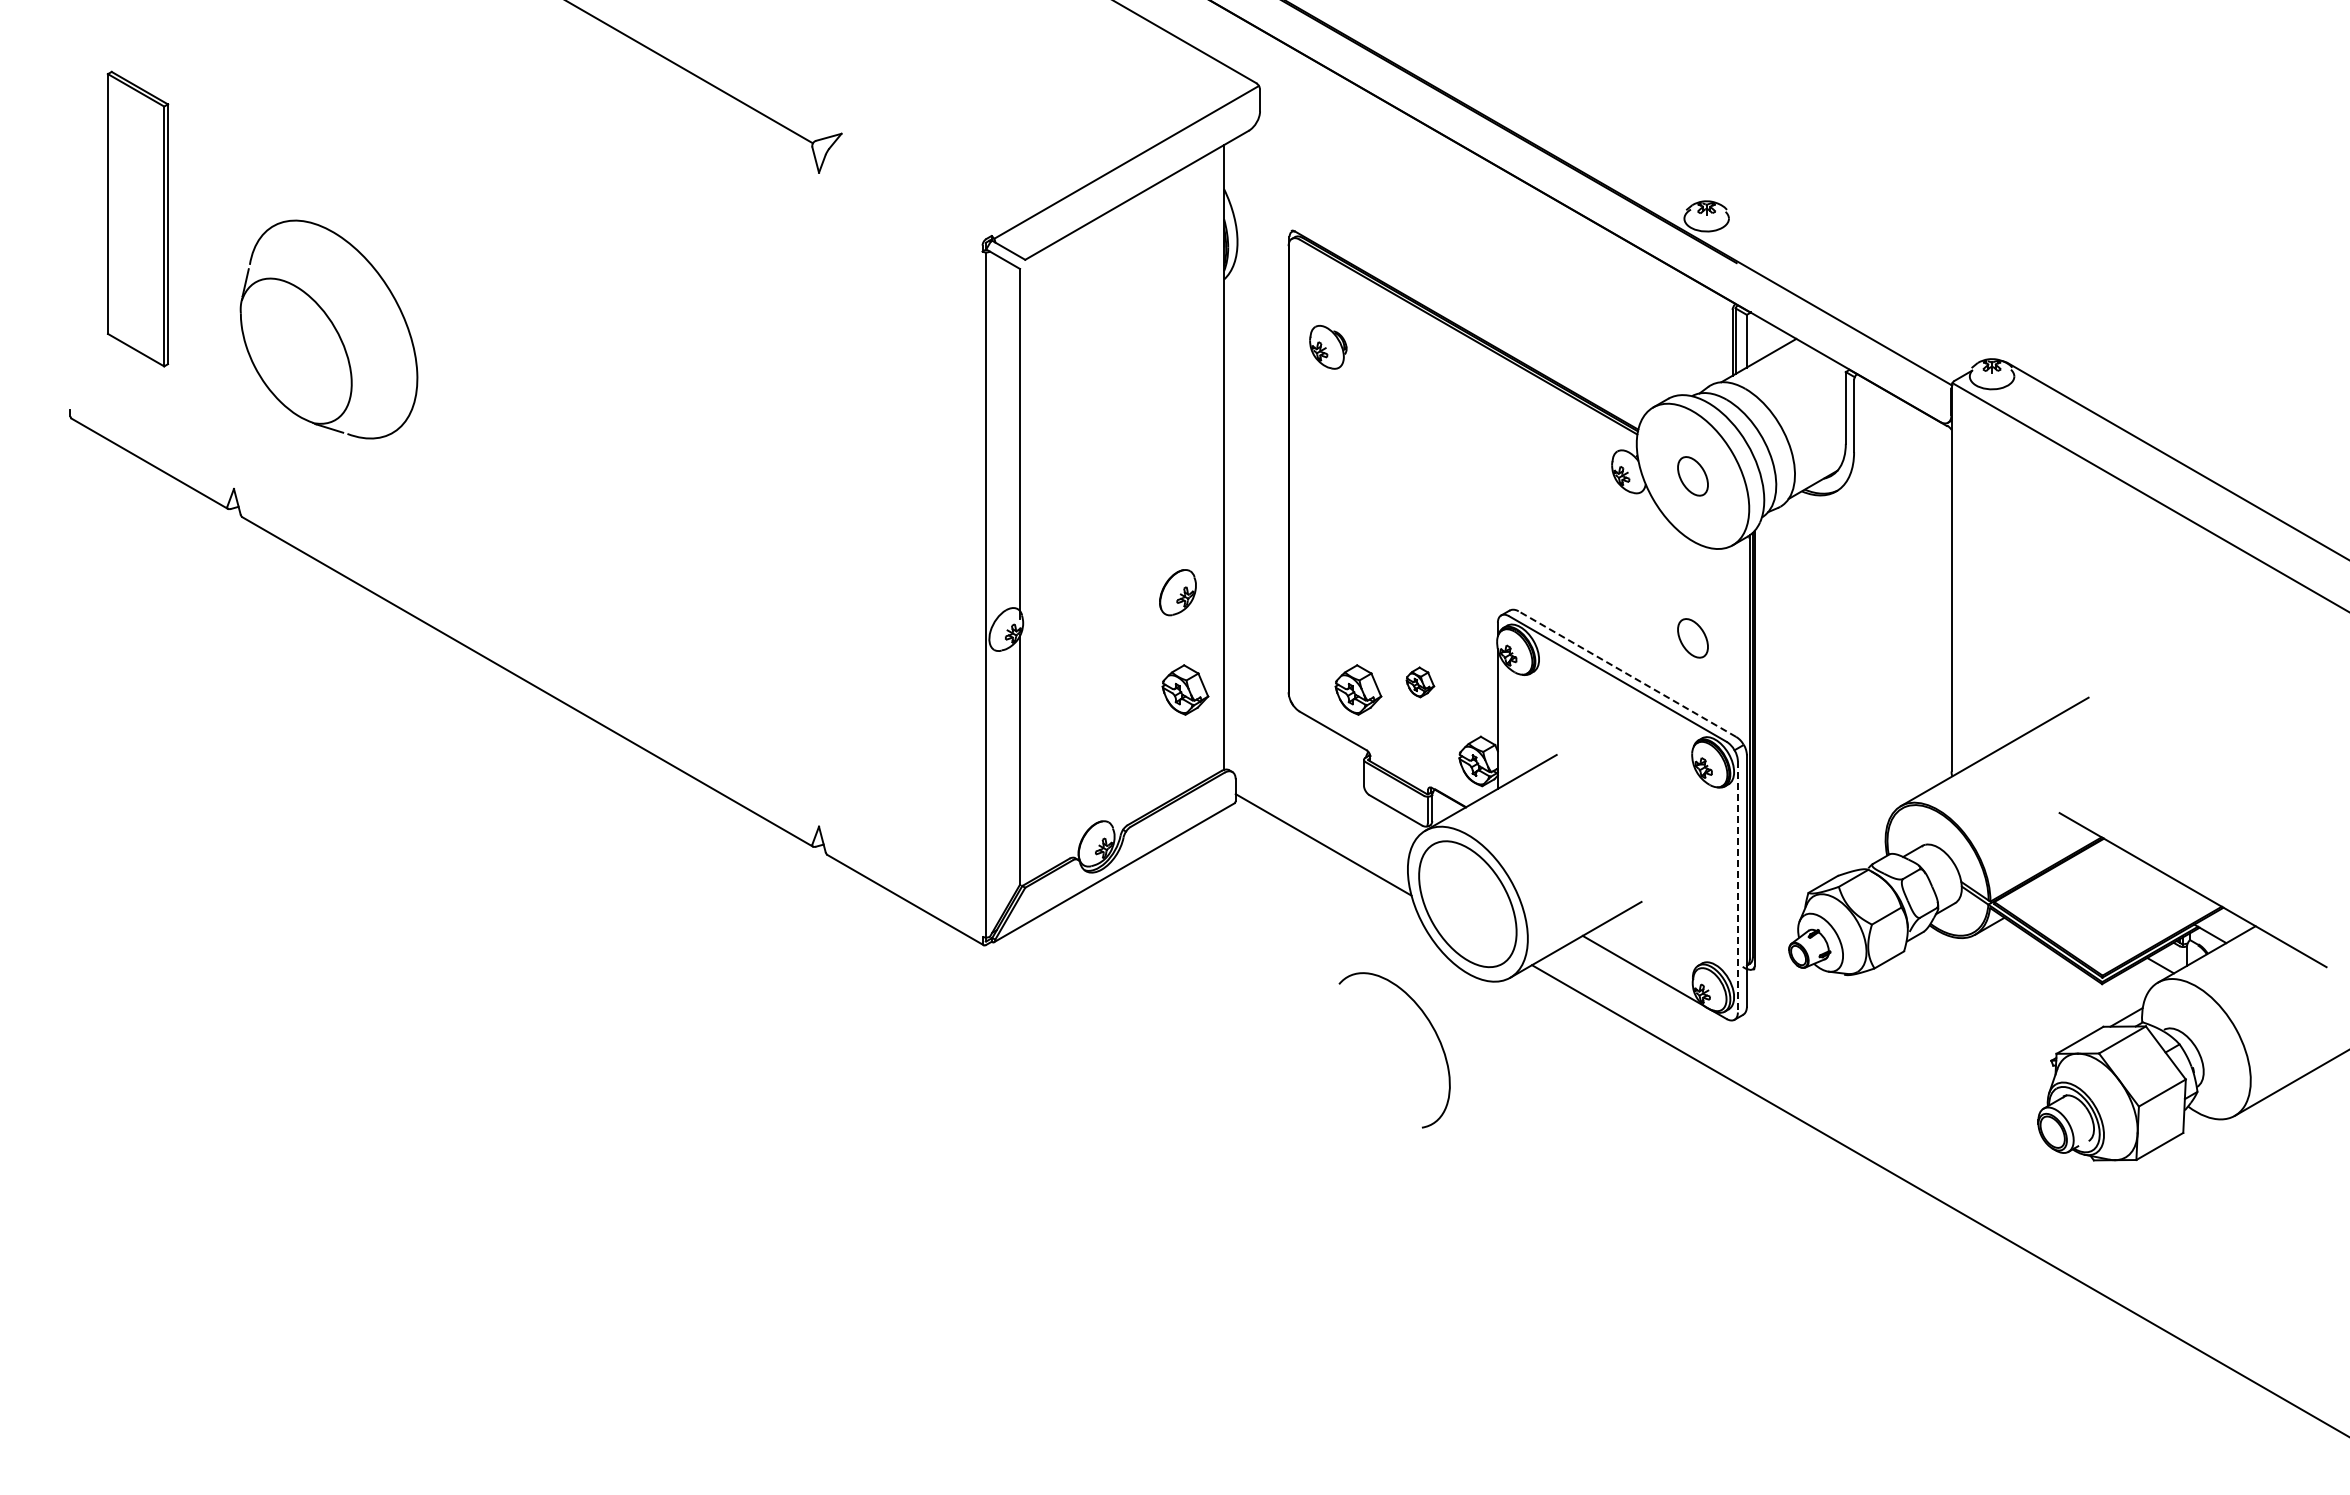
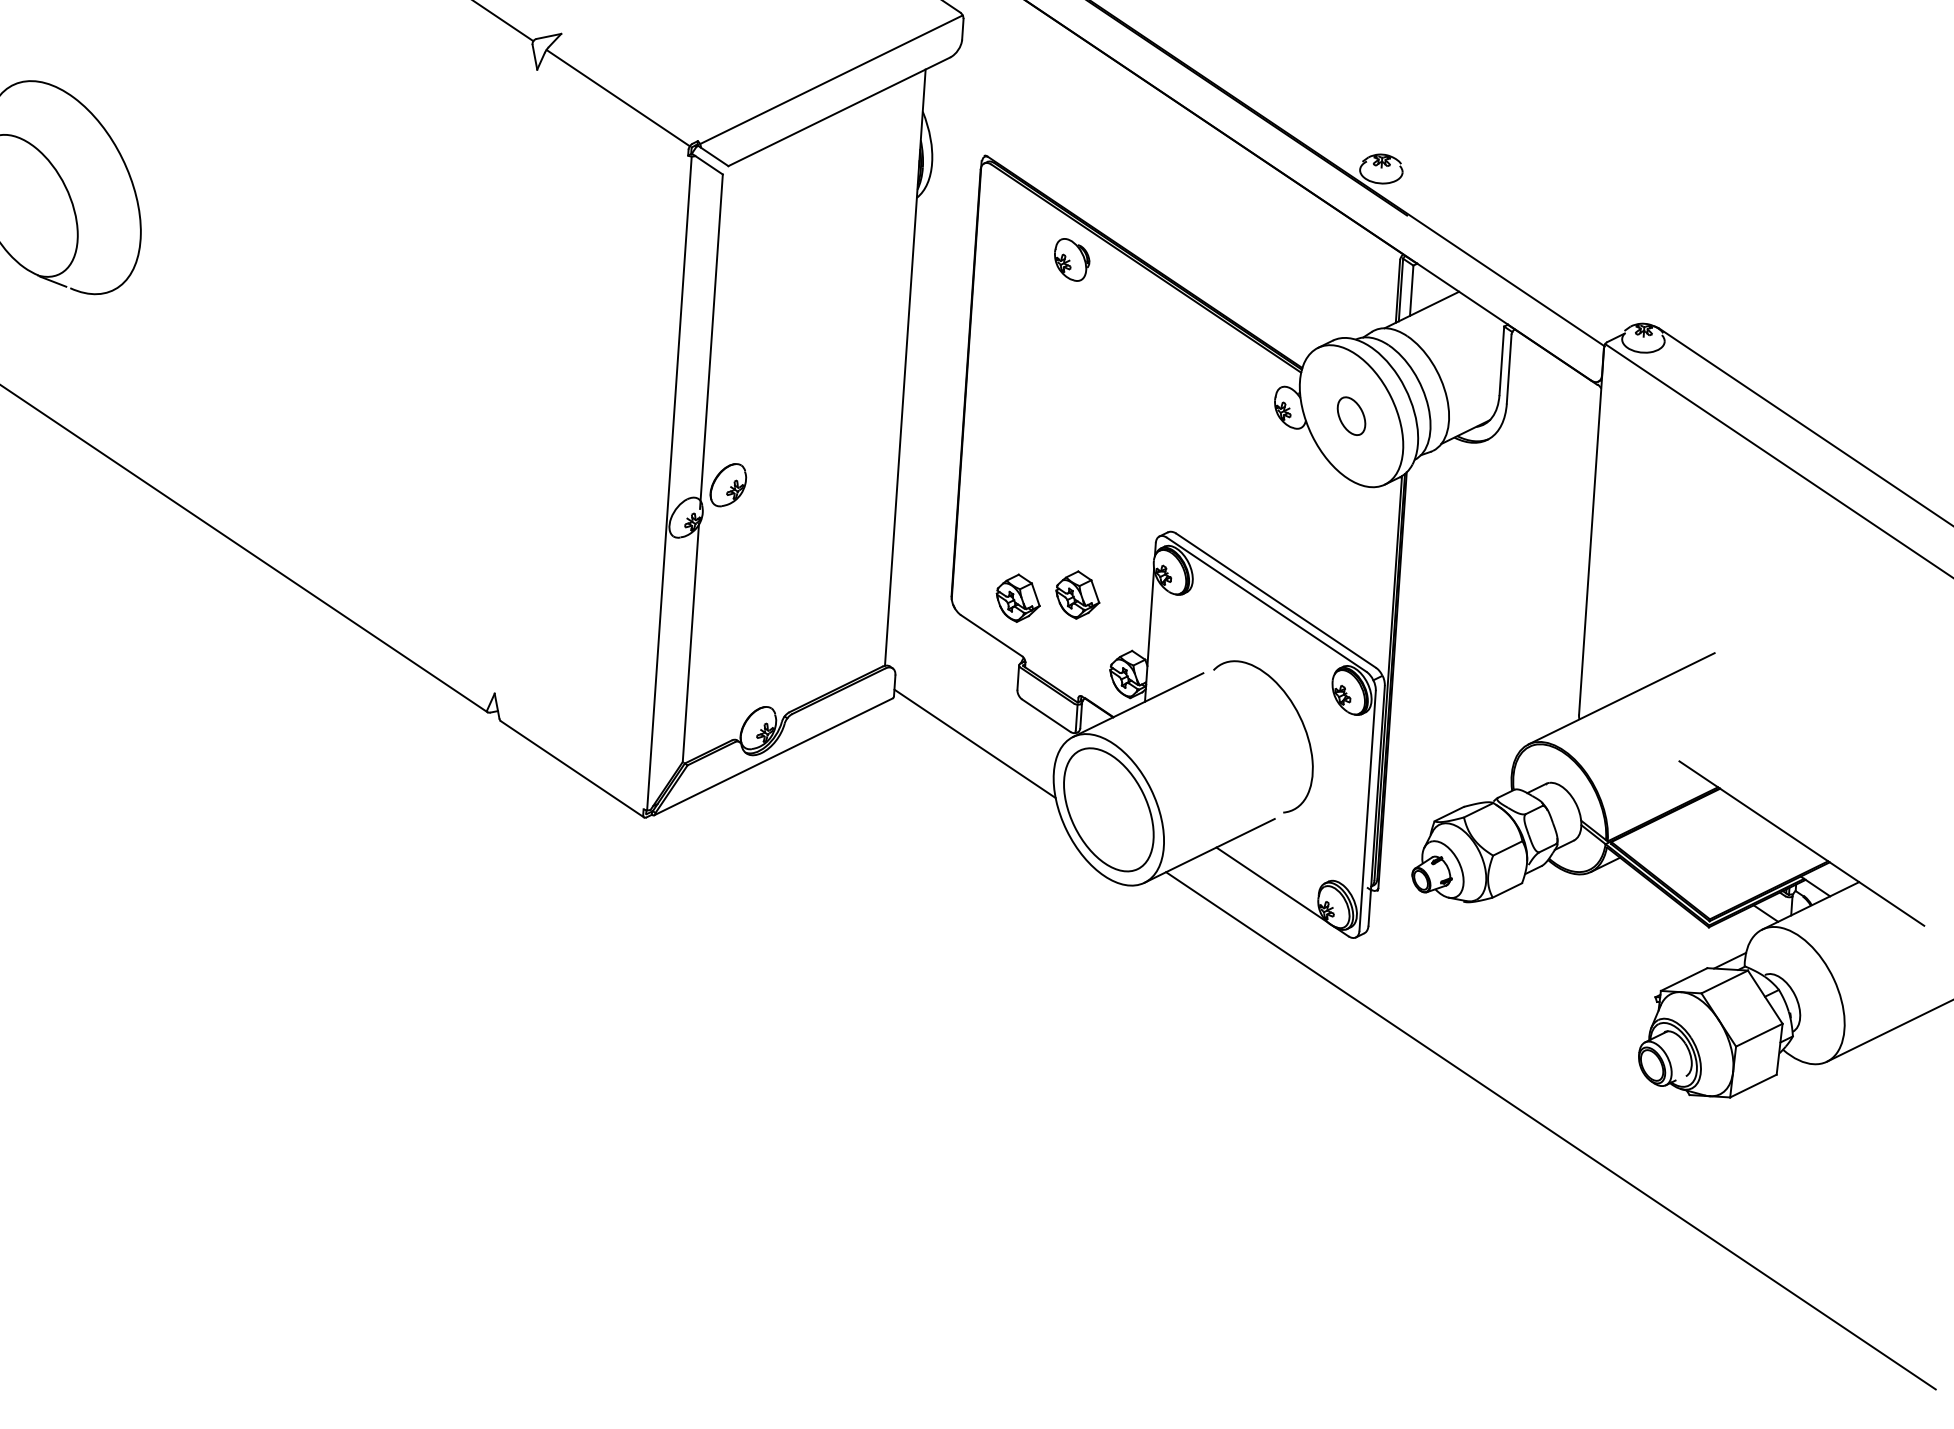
line: (905, 196) -> (618, 97), added
part: (1328, 347) -> (1072, 260), moved
part: (1177, 592) -> (727, 485), moved
part: (1692, 638) -> (1340, 570), removed
line: (1627, 674) -> (1276, 601), dashed -> solid
part: (1420, 682) -> (1078, 595), size x1.67
part: (1185, 689) -> (853, 586), removed
line: (1737, 886) -> (1367, 810), dashed -> solid
curve: (1430, 1025) -> (1298, 715), moved

